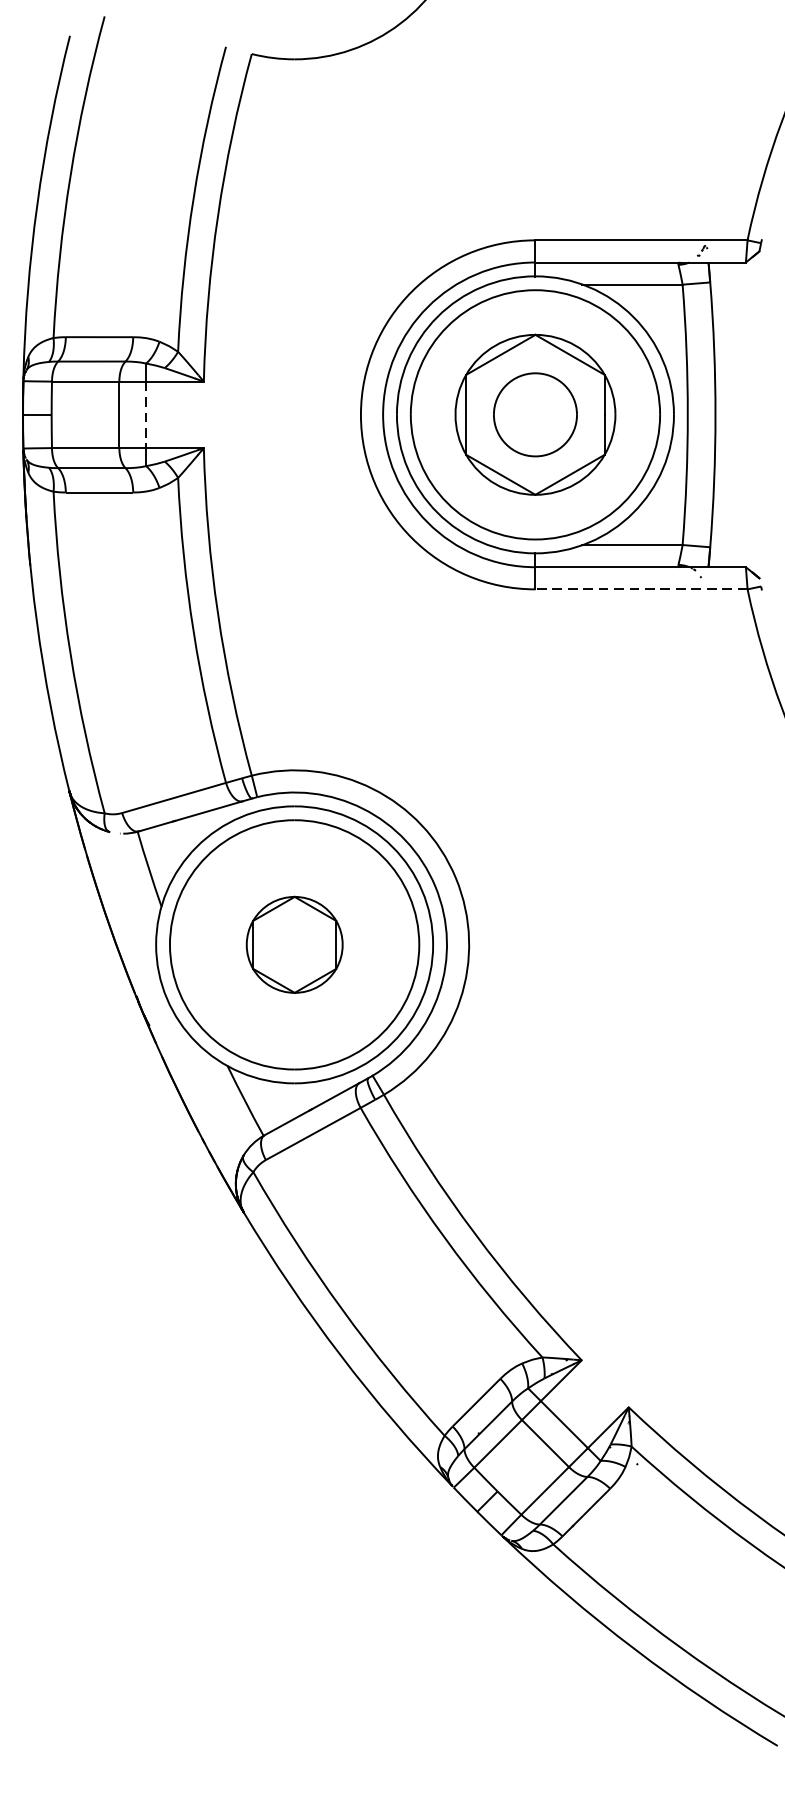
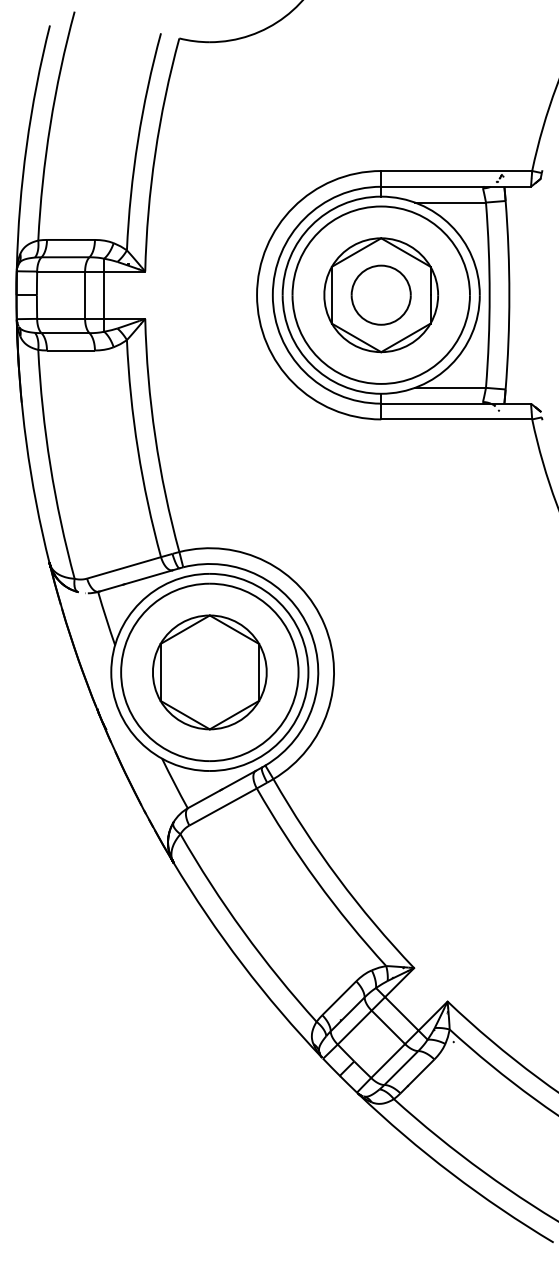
line: (146, 415) -> (104, 295), dashed -> solid
line: (641, 589) -> (456, 419), dashed -> solid
part: (294, 944) -> (209, 672), size x1.67

